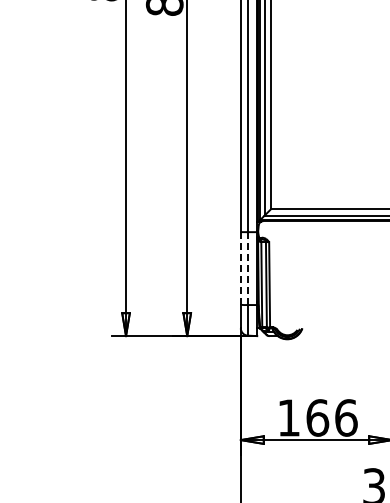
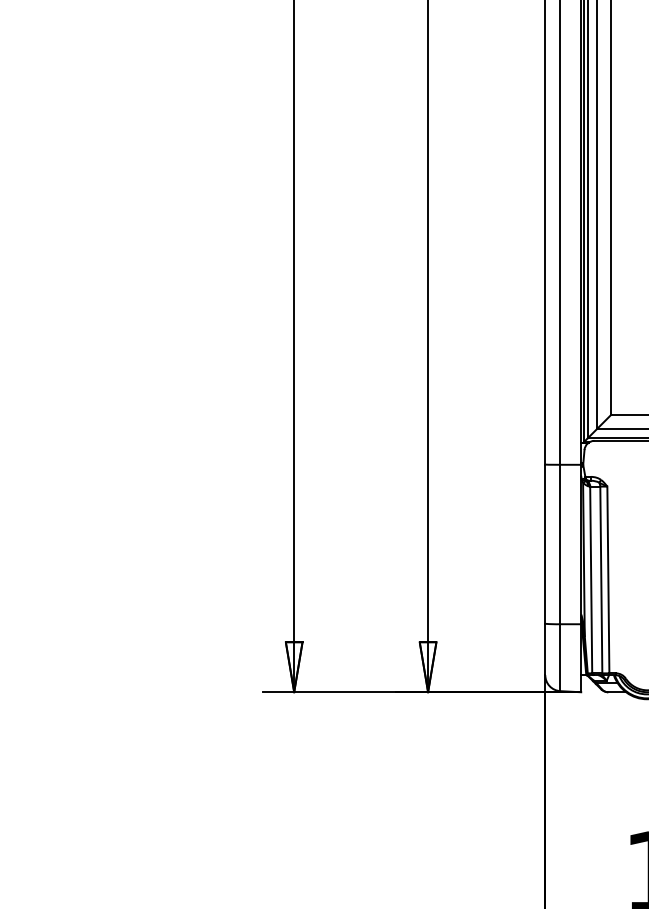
line: (240, 267) -> (544, 542), dashed -> solid
line: (247, 269) -> (559, 546), dashed -> solid

